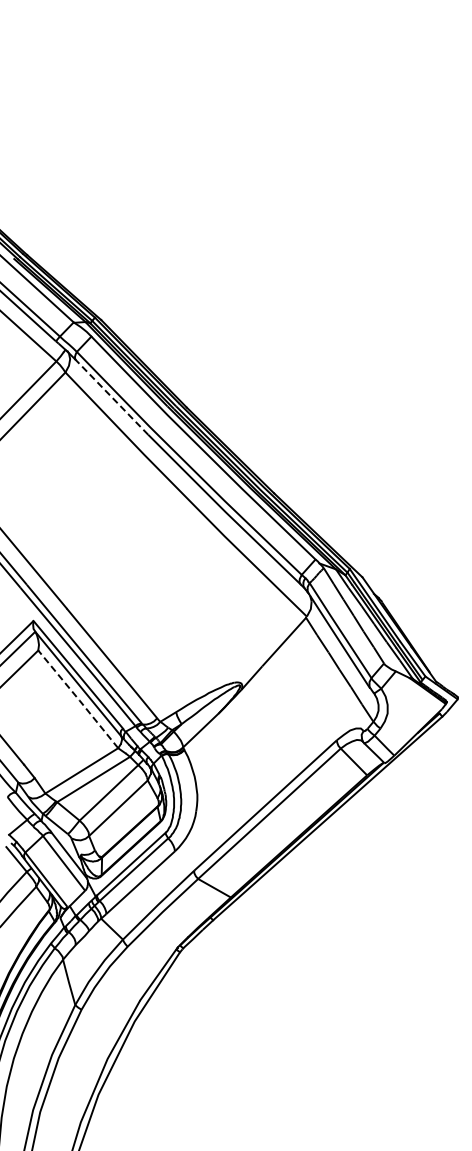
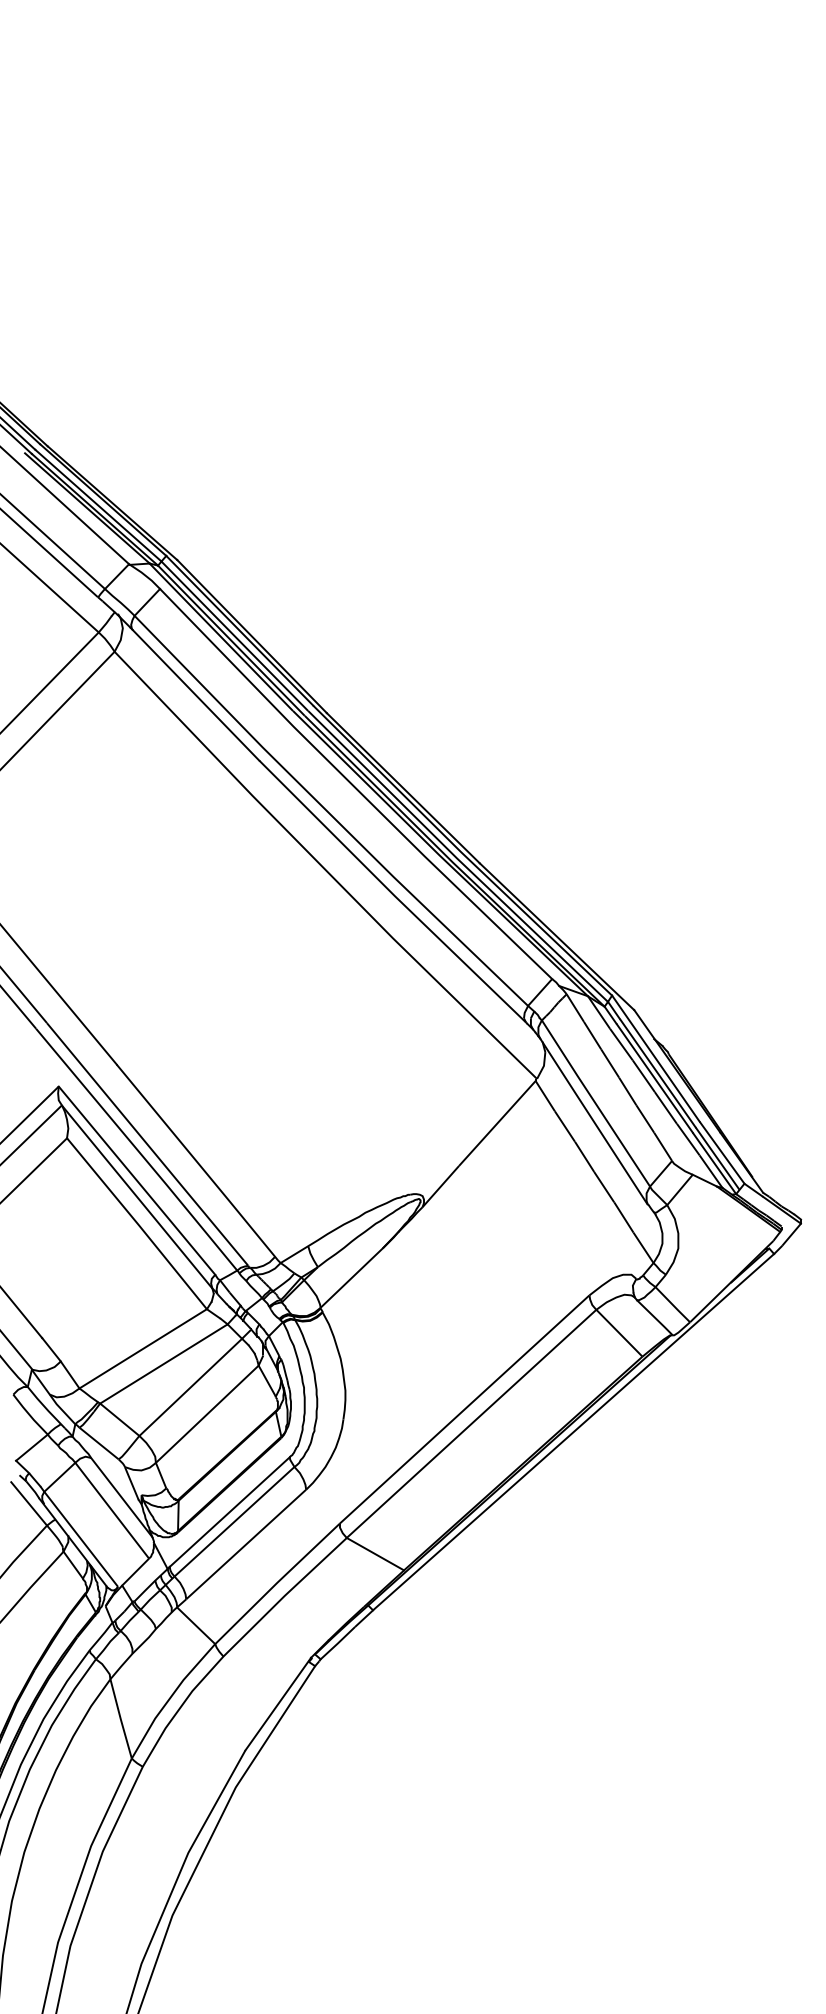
line: (111, 396) -> (195, 693), dashed -> solid
line: (79, 699) -> (139, 1223), dashed -> solid

